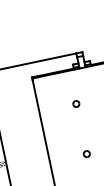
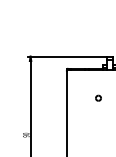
part: (86, 153) -> (98, 140), removed

